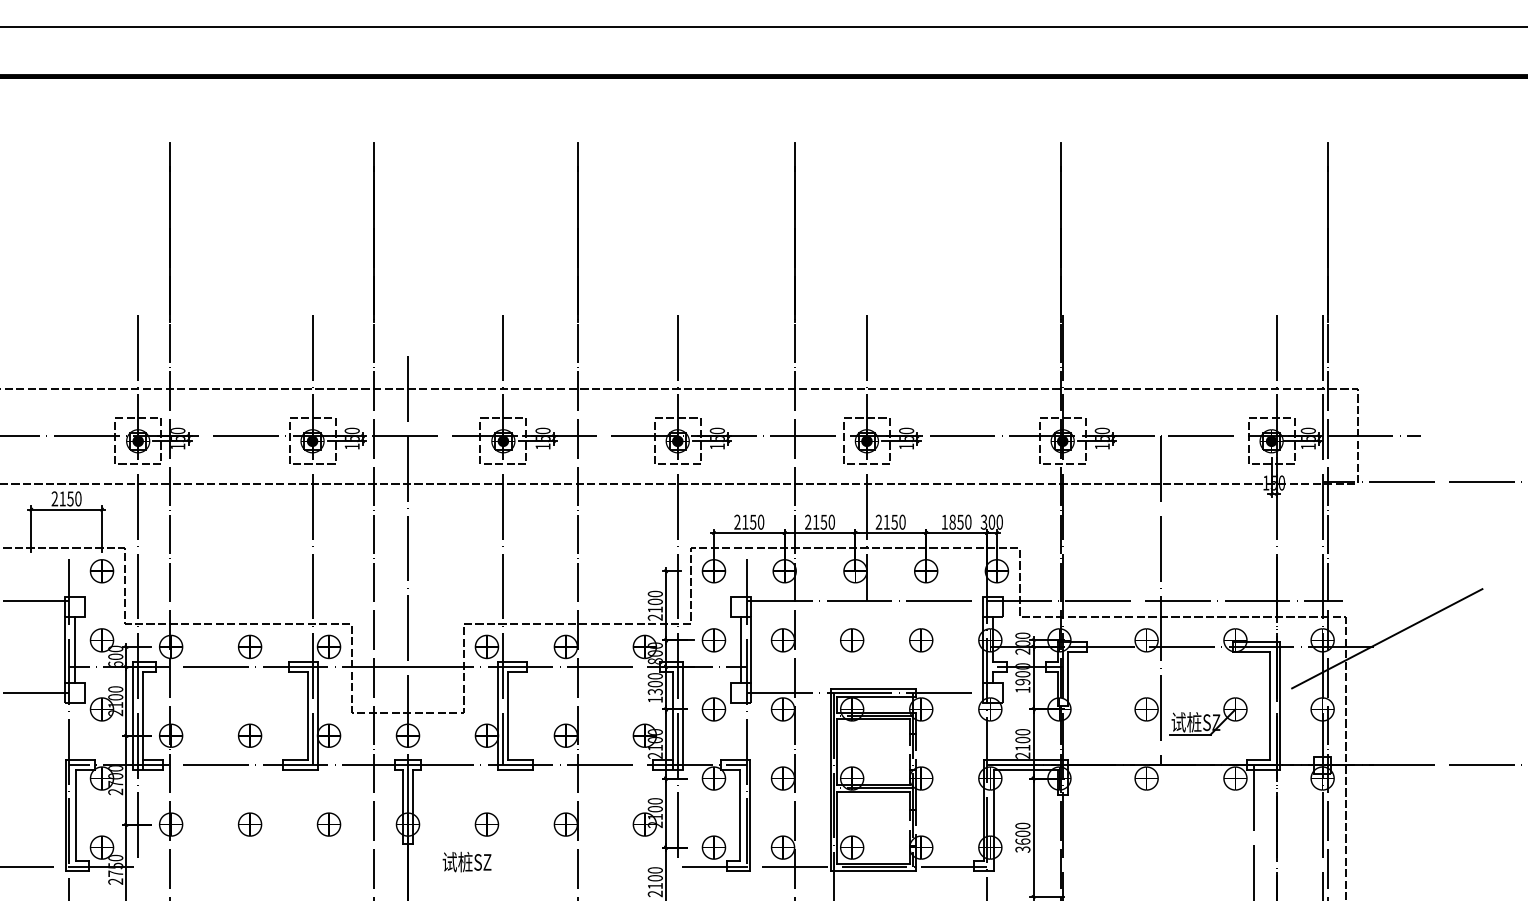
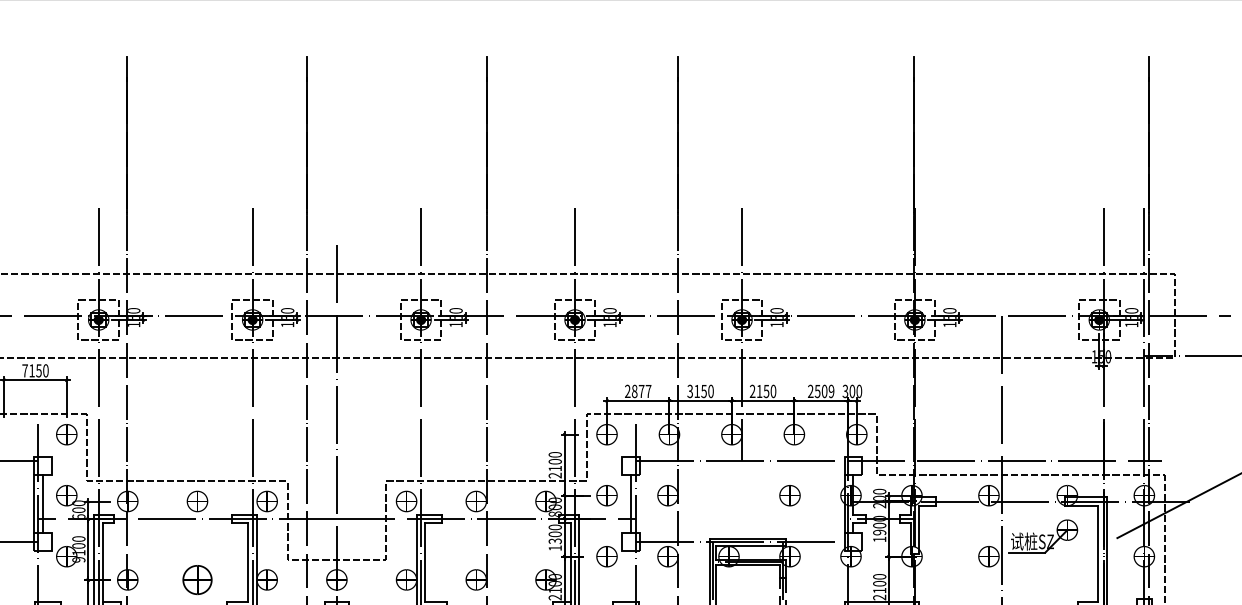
text: (54, 498) -> (24, 370), 2150 -> 7150
text: (753, 521) -> (641, 390), 2150 -> 2877
text: (956, 521) -> (821, 390), 1850 -> 2509
text: (808, 522) -> (690, 391), 2150 -> 3150
part: (852, 640) -> (729, 495), removed
line: (750, 649) -> (639, 503), removed
text: (115, 712) -> (78, 559), 2100 -> 9100
part: (1208, 716) -> (1043, 536), moved
part: (249, 735) -> (196, 579), size x1.4

